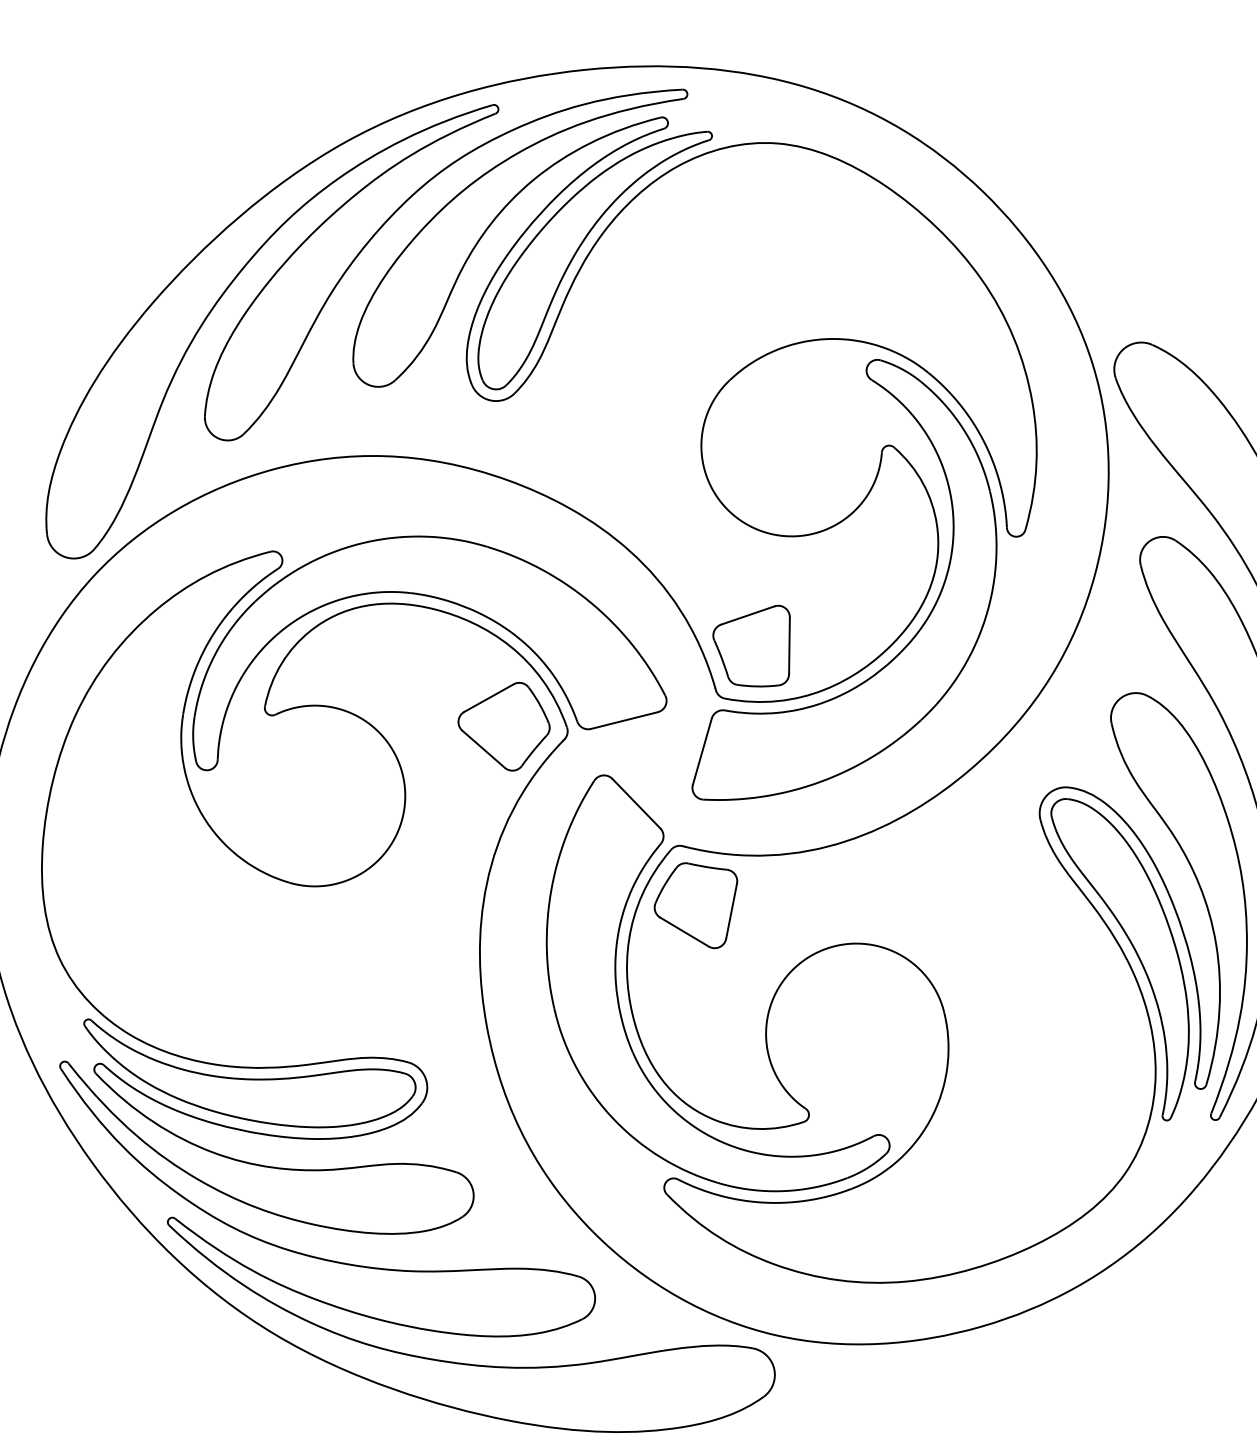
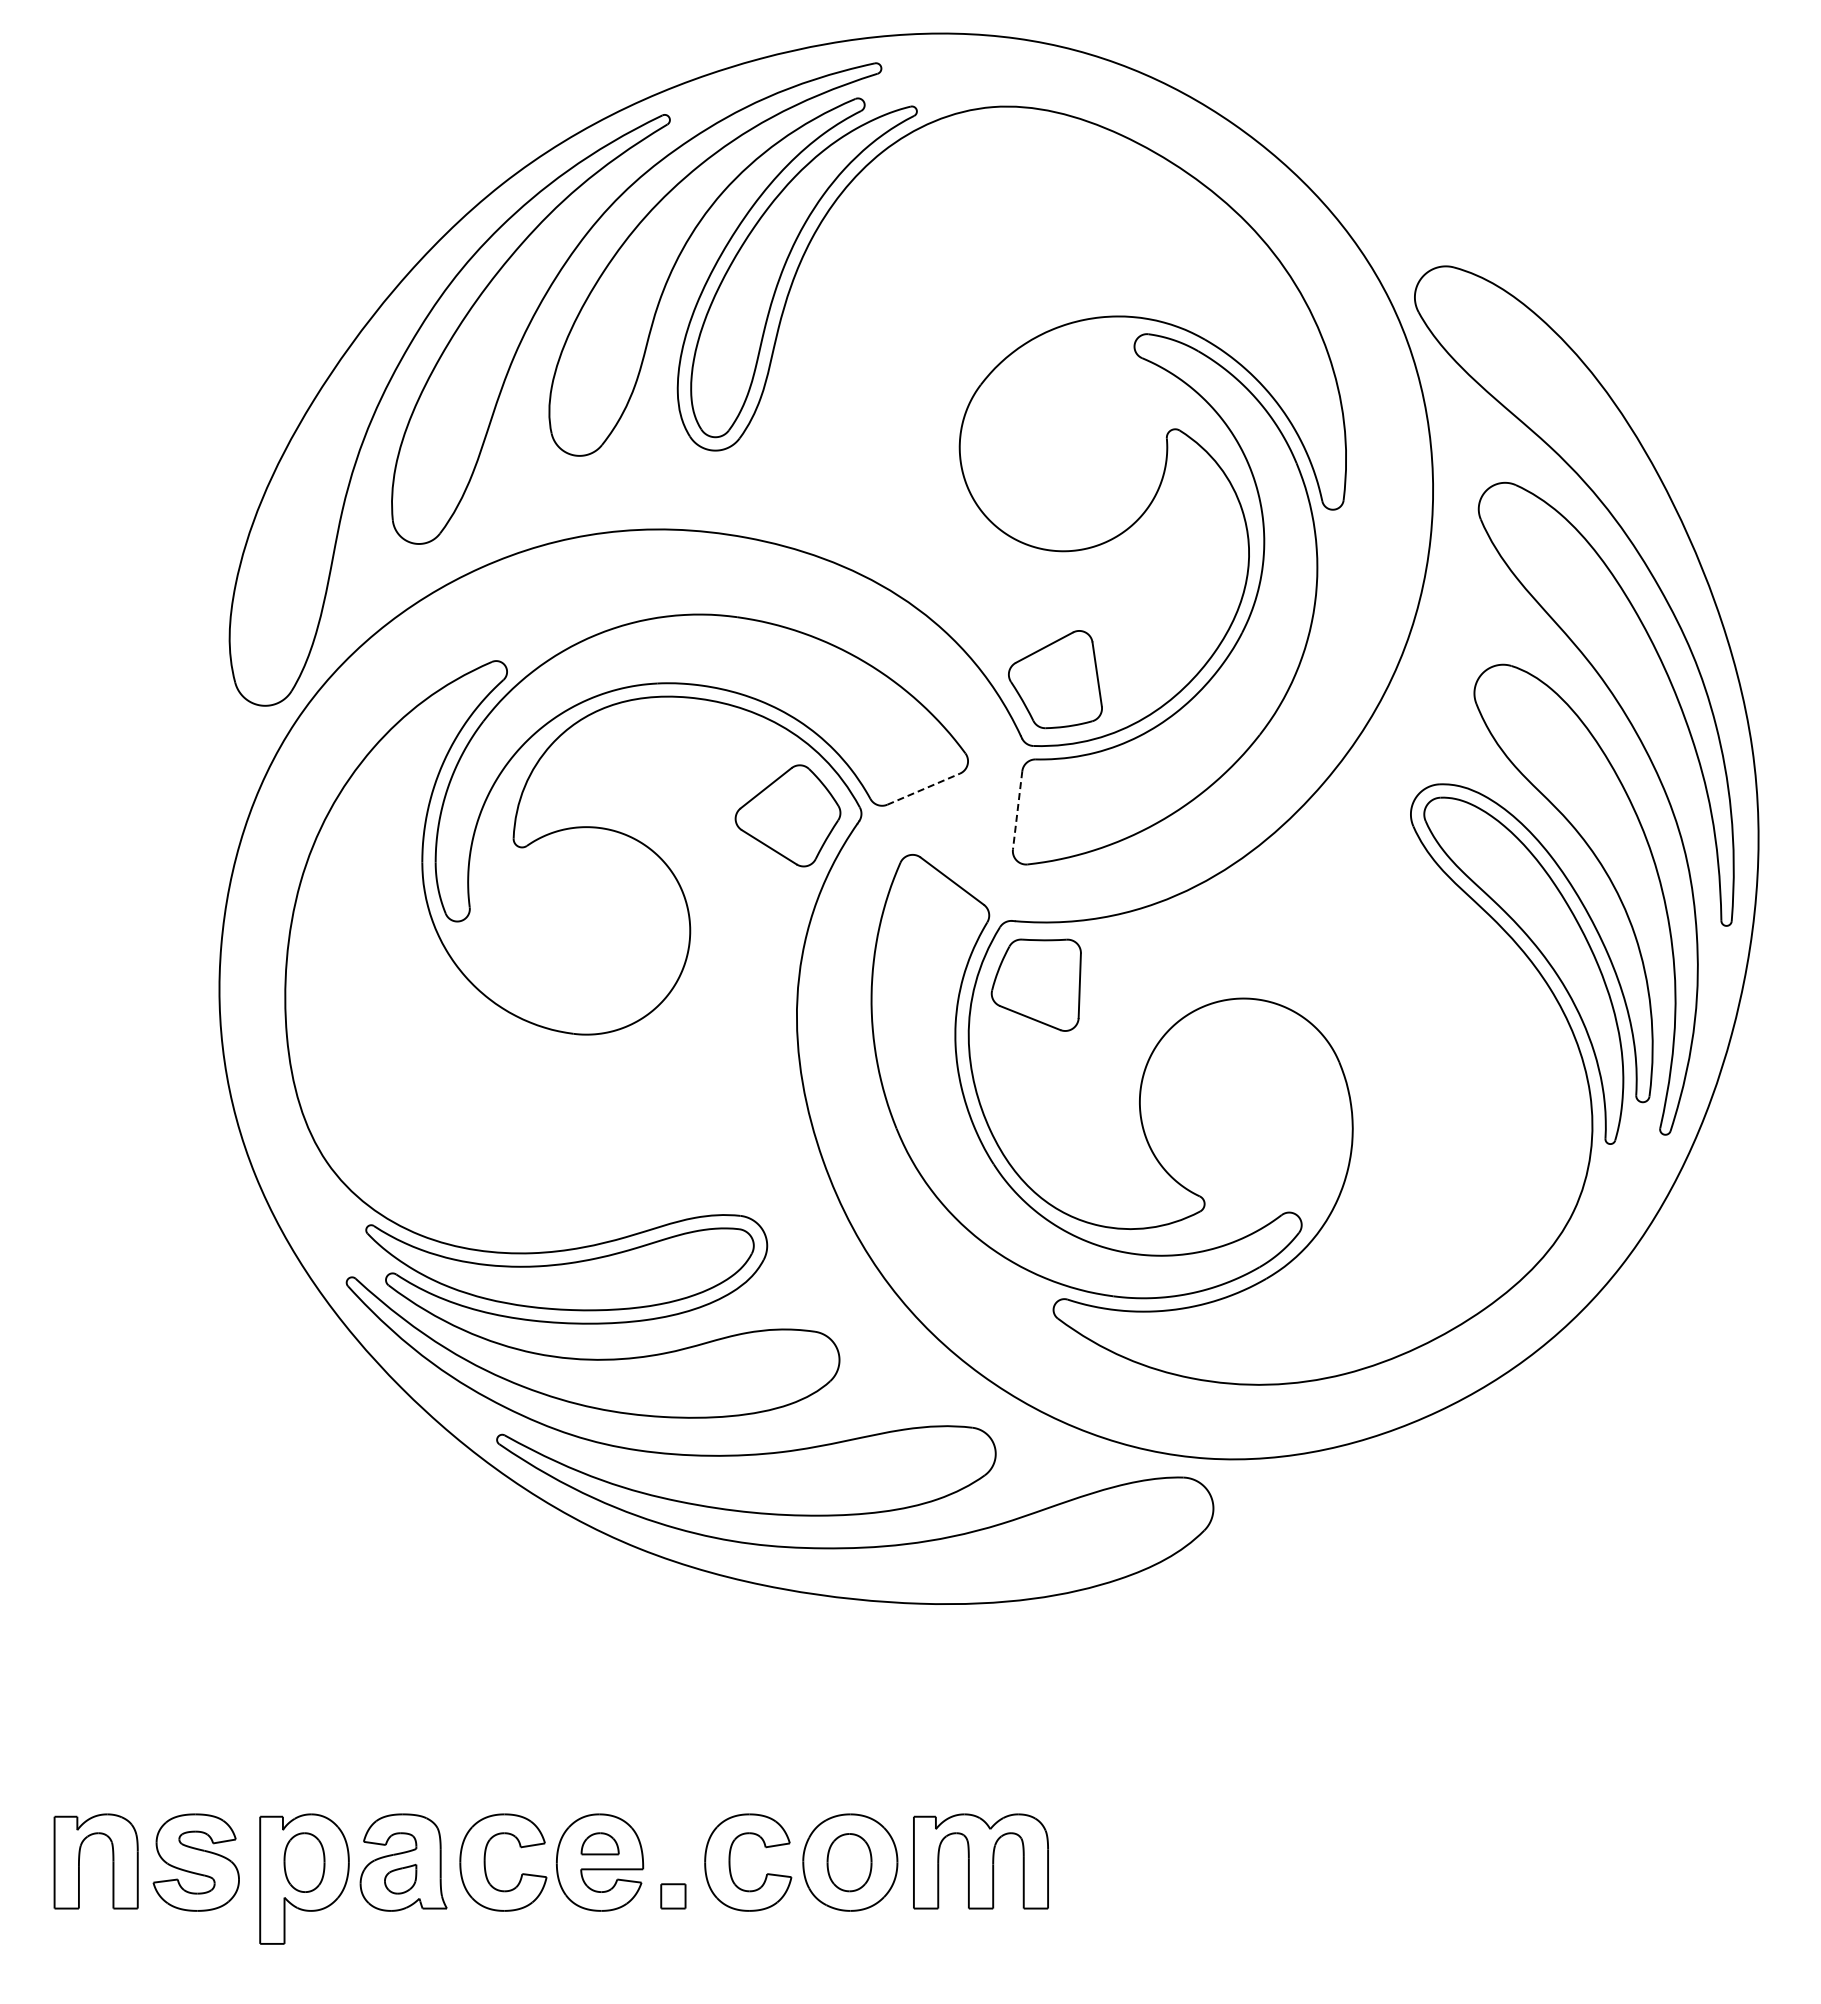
line: (625, 720) -> (924, 788), solid -> dashed
line: (702, 751) -> (1017, 810), solid -> dashed

